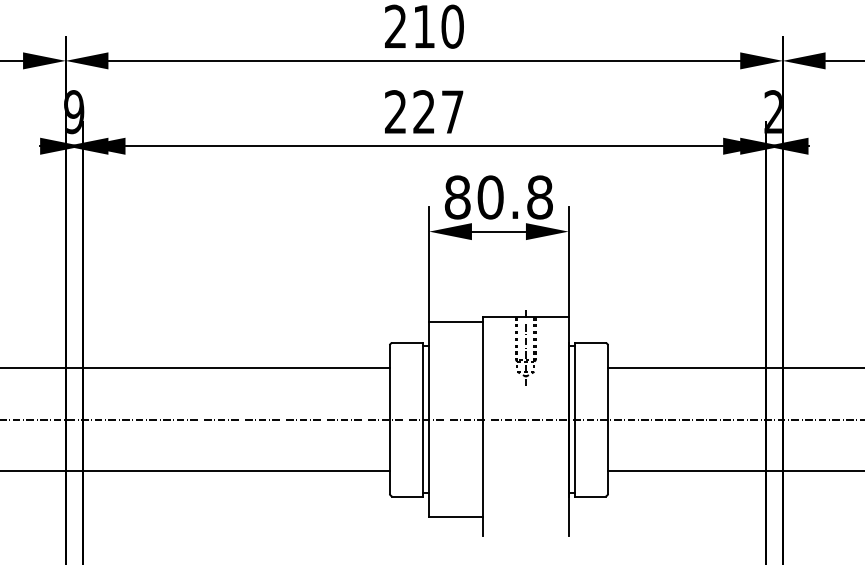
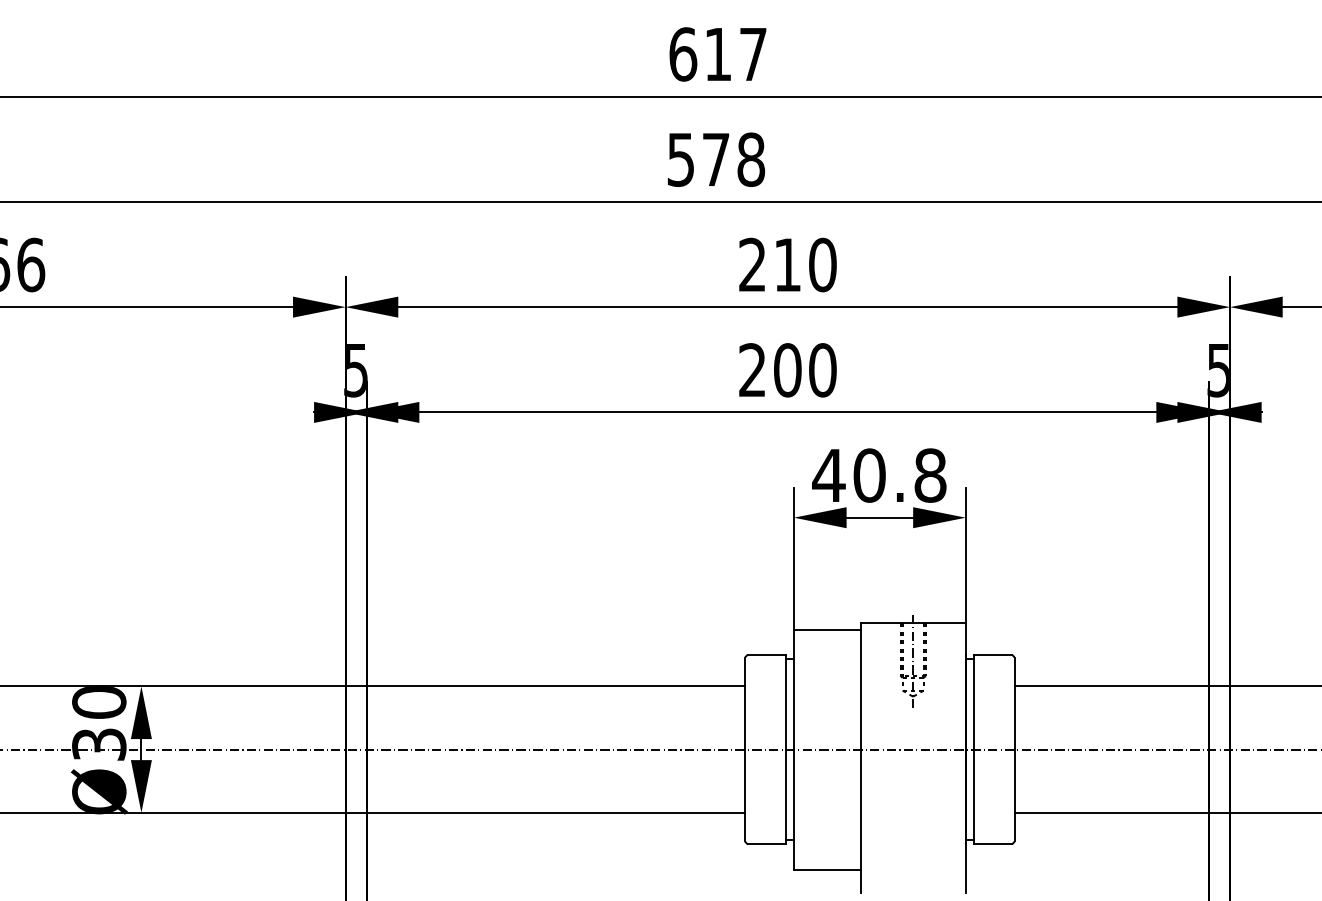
text: (73, 112) -> (355, 370), 9 -> 5
text: (438, 112) -> (805, 370), 227 -> 200
text: (772, 112) -> (1217, 370), 2 -> 5
text: (457, 197) -> (828, 475), 80.8 -> 40.8

